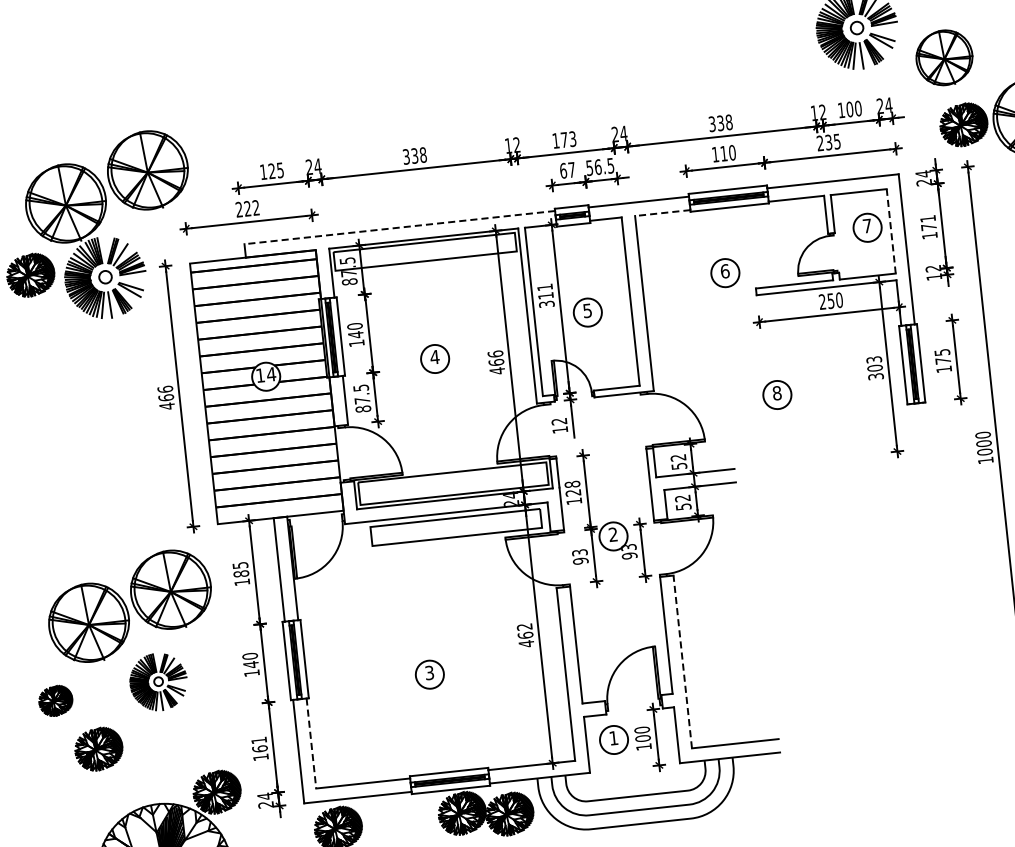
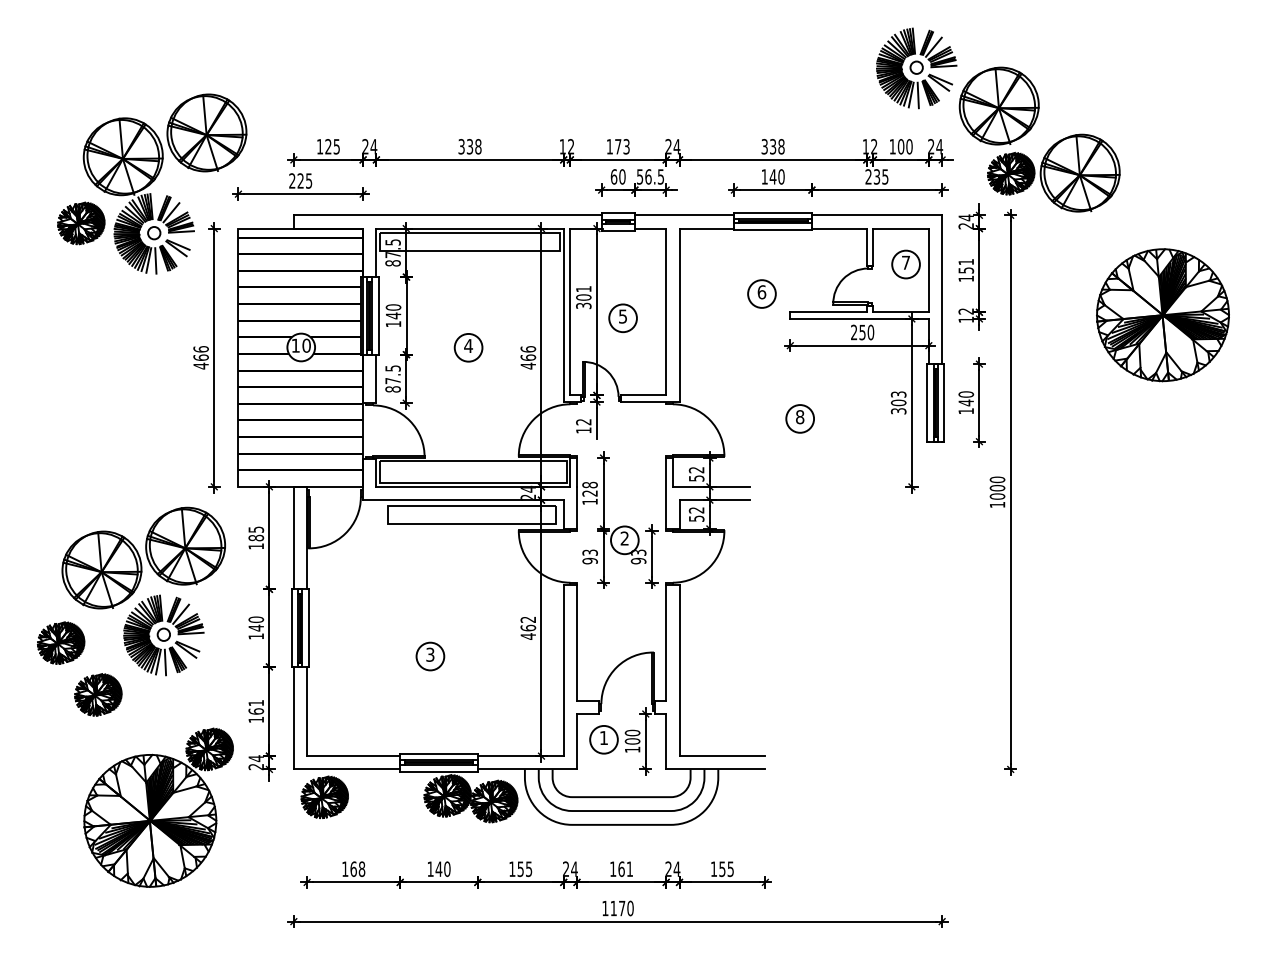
part: (943, 57) -> (998, 105), size x1.43
text: (723, 153) -> (772, 176), 110 -> 140
text: (571, 169) -> (622, 176), 67 -> 60
text: (256, 207) -> (309, 180), 222 -> 225
line: (662, 212) -> (706, 228), dashed -> solid
line: (399, 227) -> (447, 215), dashed -> solid
text: (929, 227) -> (966, 270), 171 -> 151
line: (890, 231) -> (928, 270), dashed -> solid
text: (545, 295) -> (583, 297), 311 -> 301
text: (943, 356) -> (966, 398), 175 -> 140
text: (271, 374) -> (306, 345), 14 -> 10
line: (682, 661) -> (679, 670), dashed -> solid
part: (158, 682) -> (163, 635), size x1.43
part: (56, 700) -> (61, 642), size x1.43
line: (311, 743) -> (307, 711), dashed -> solid

